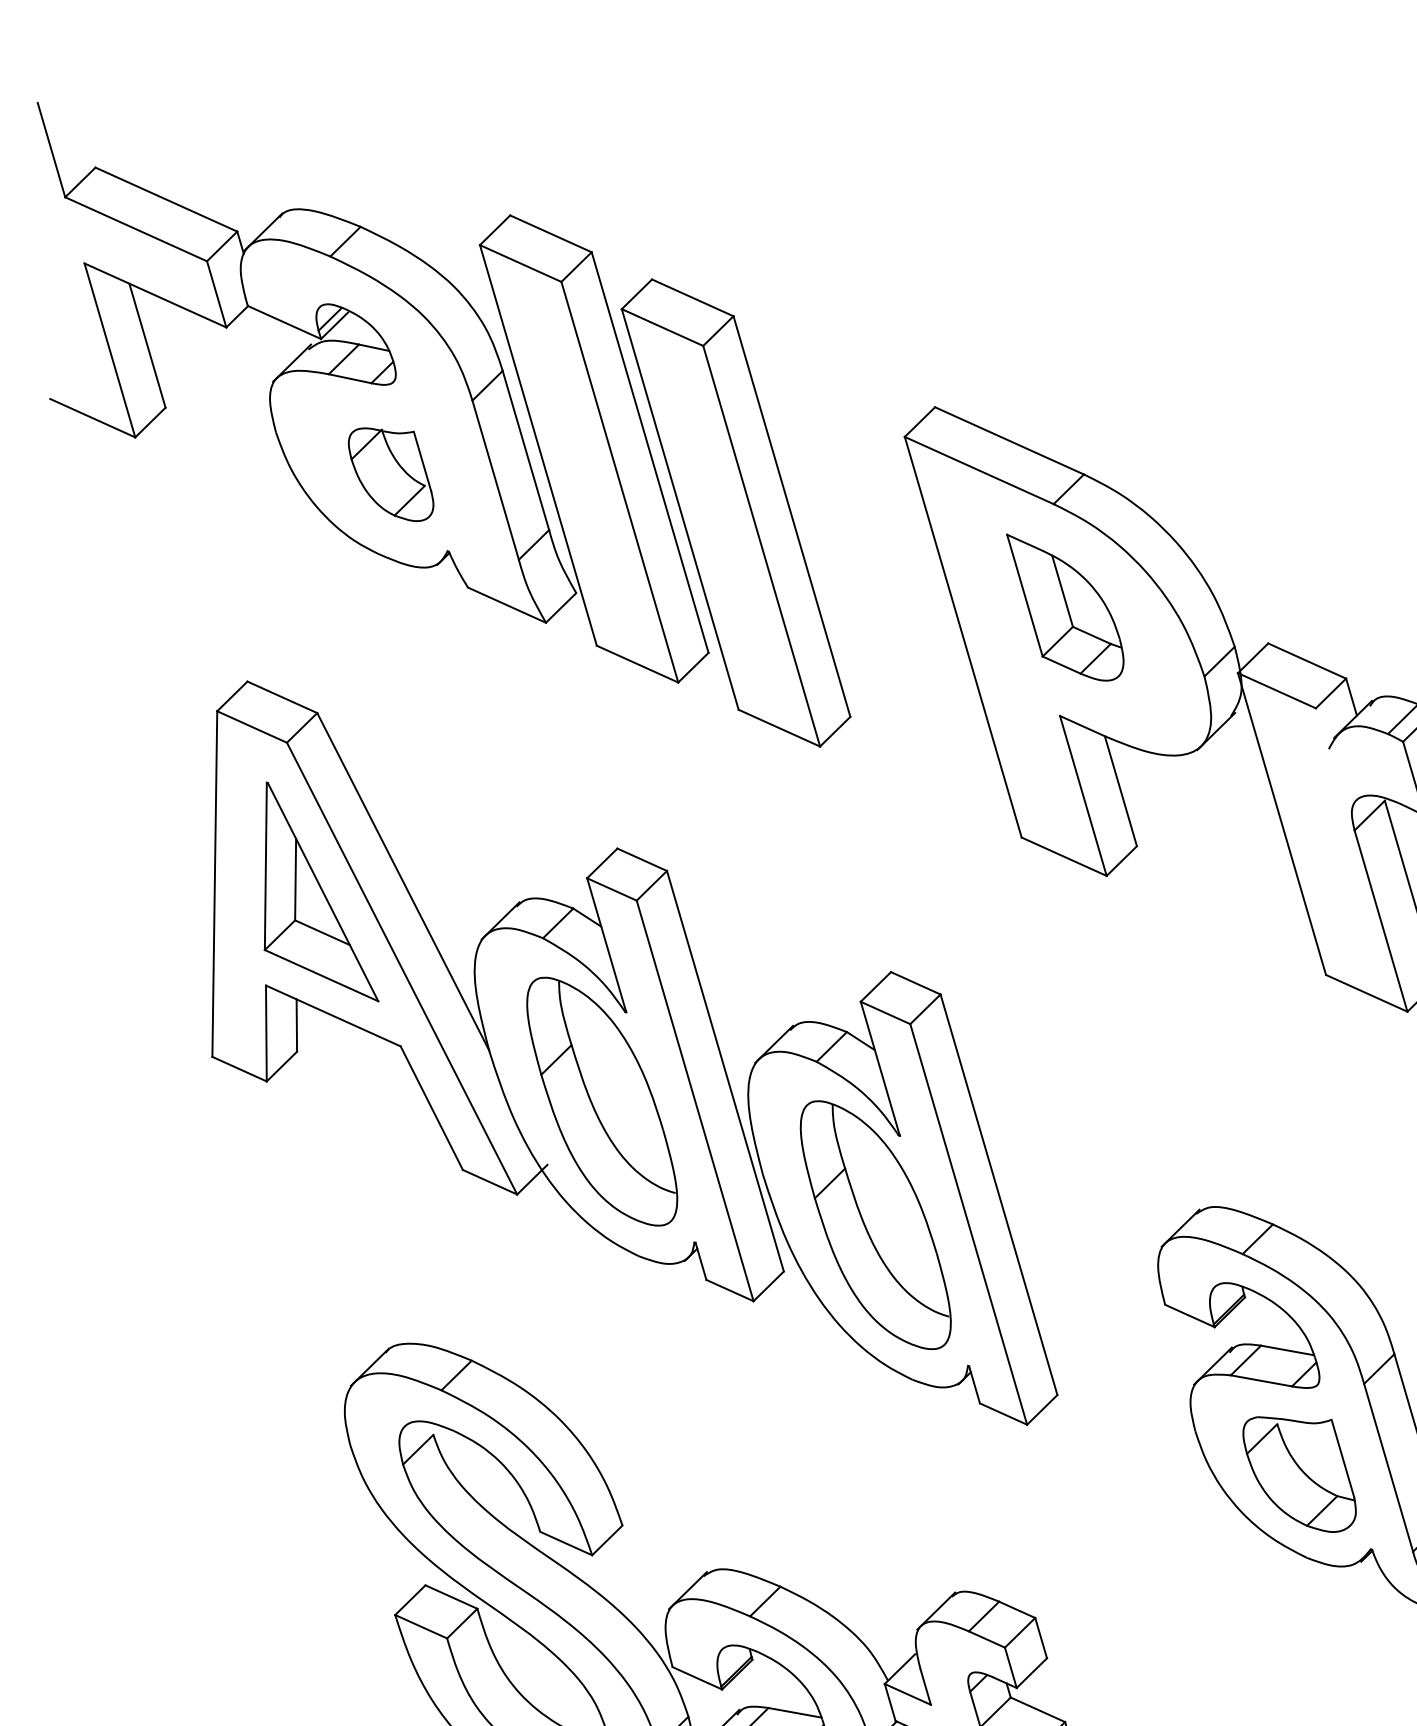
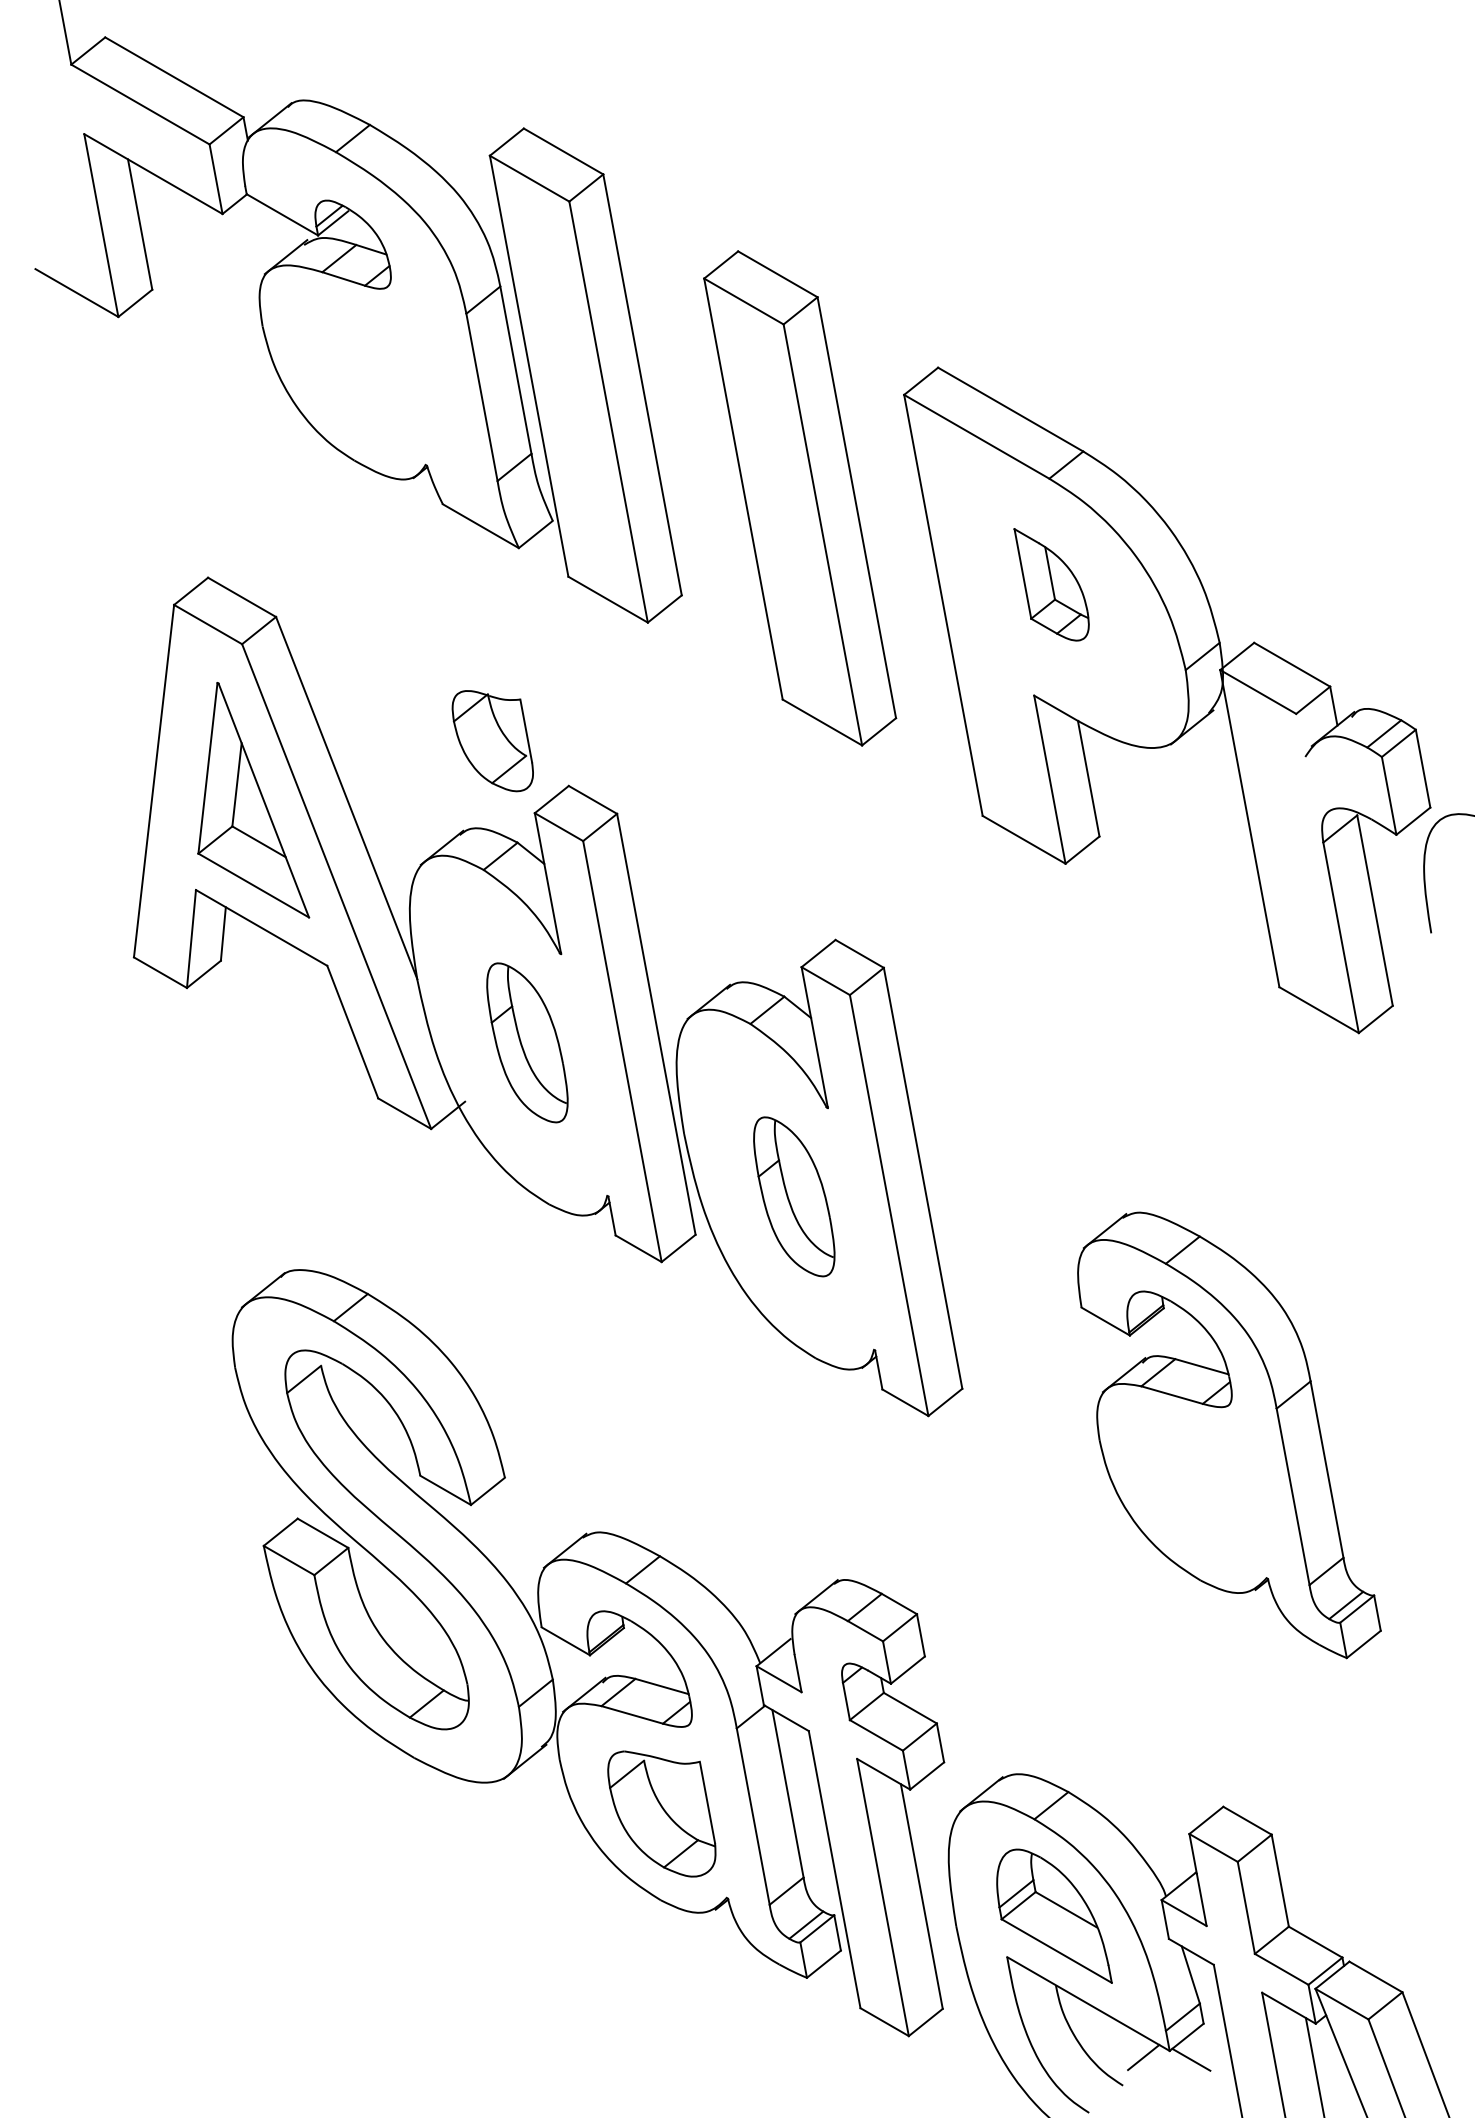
part: (390, 475) -> (492, 741), moved
part: (736, 513) -> (800, 498), moved
part: (1066, 606) -> (1051, 584), size x0.7
part: (602, 1101) -> (527, 1042), size x0.6
part: (876, 1224) -> (794, 1196), size x0.6
part: (1299, 1473) -> (1201, 1493), removed

